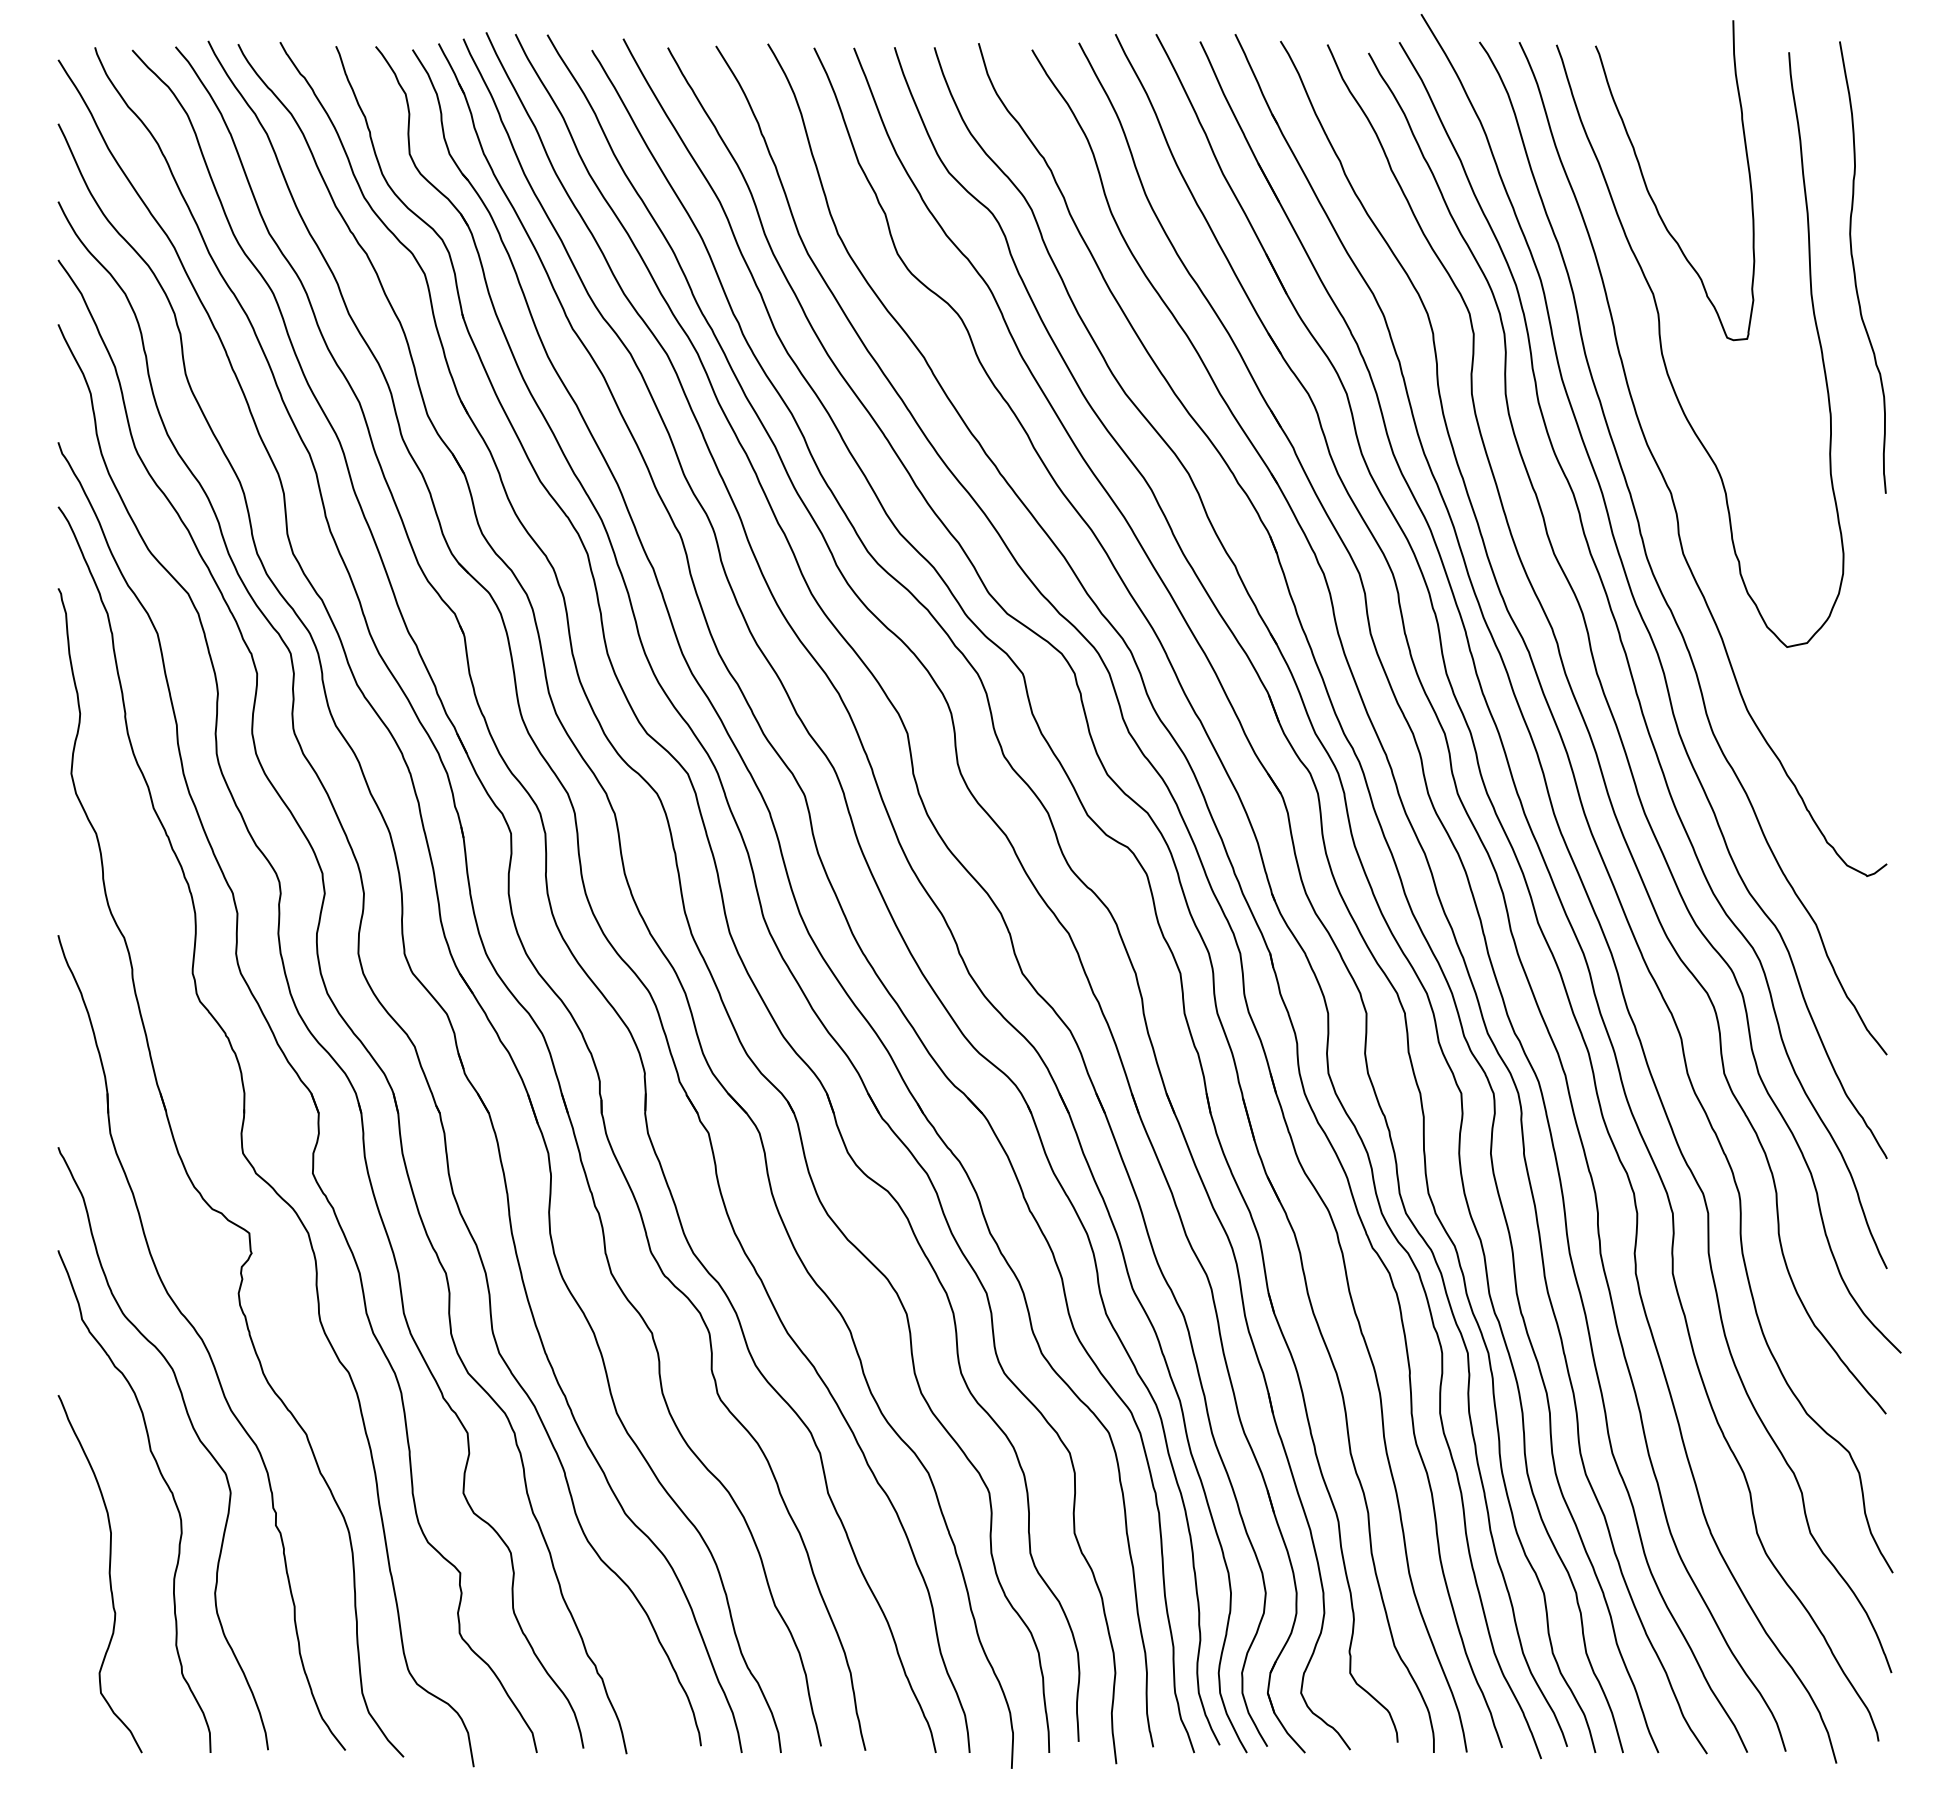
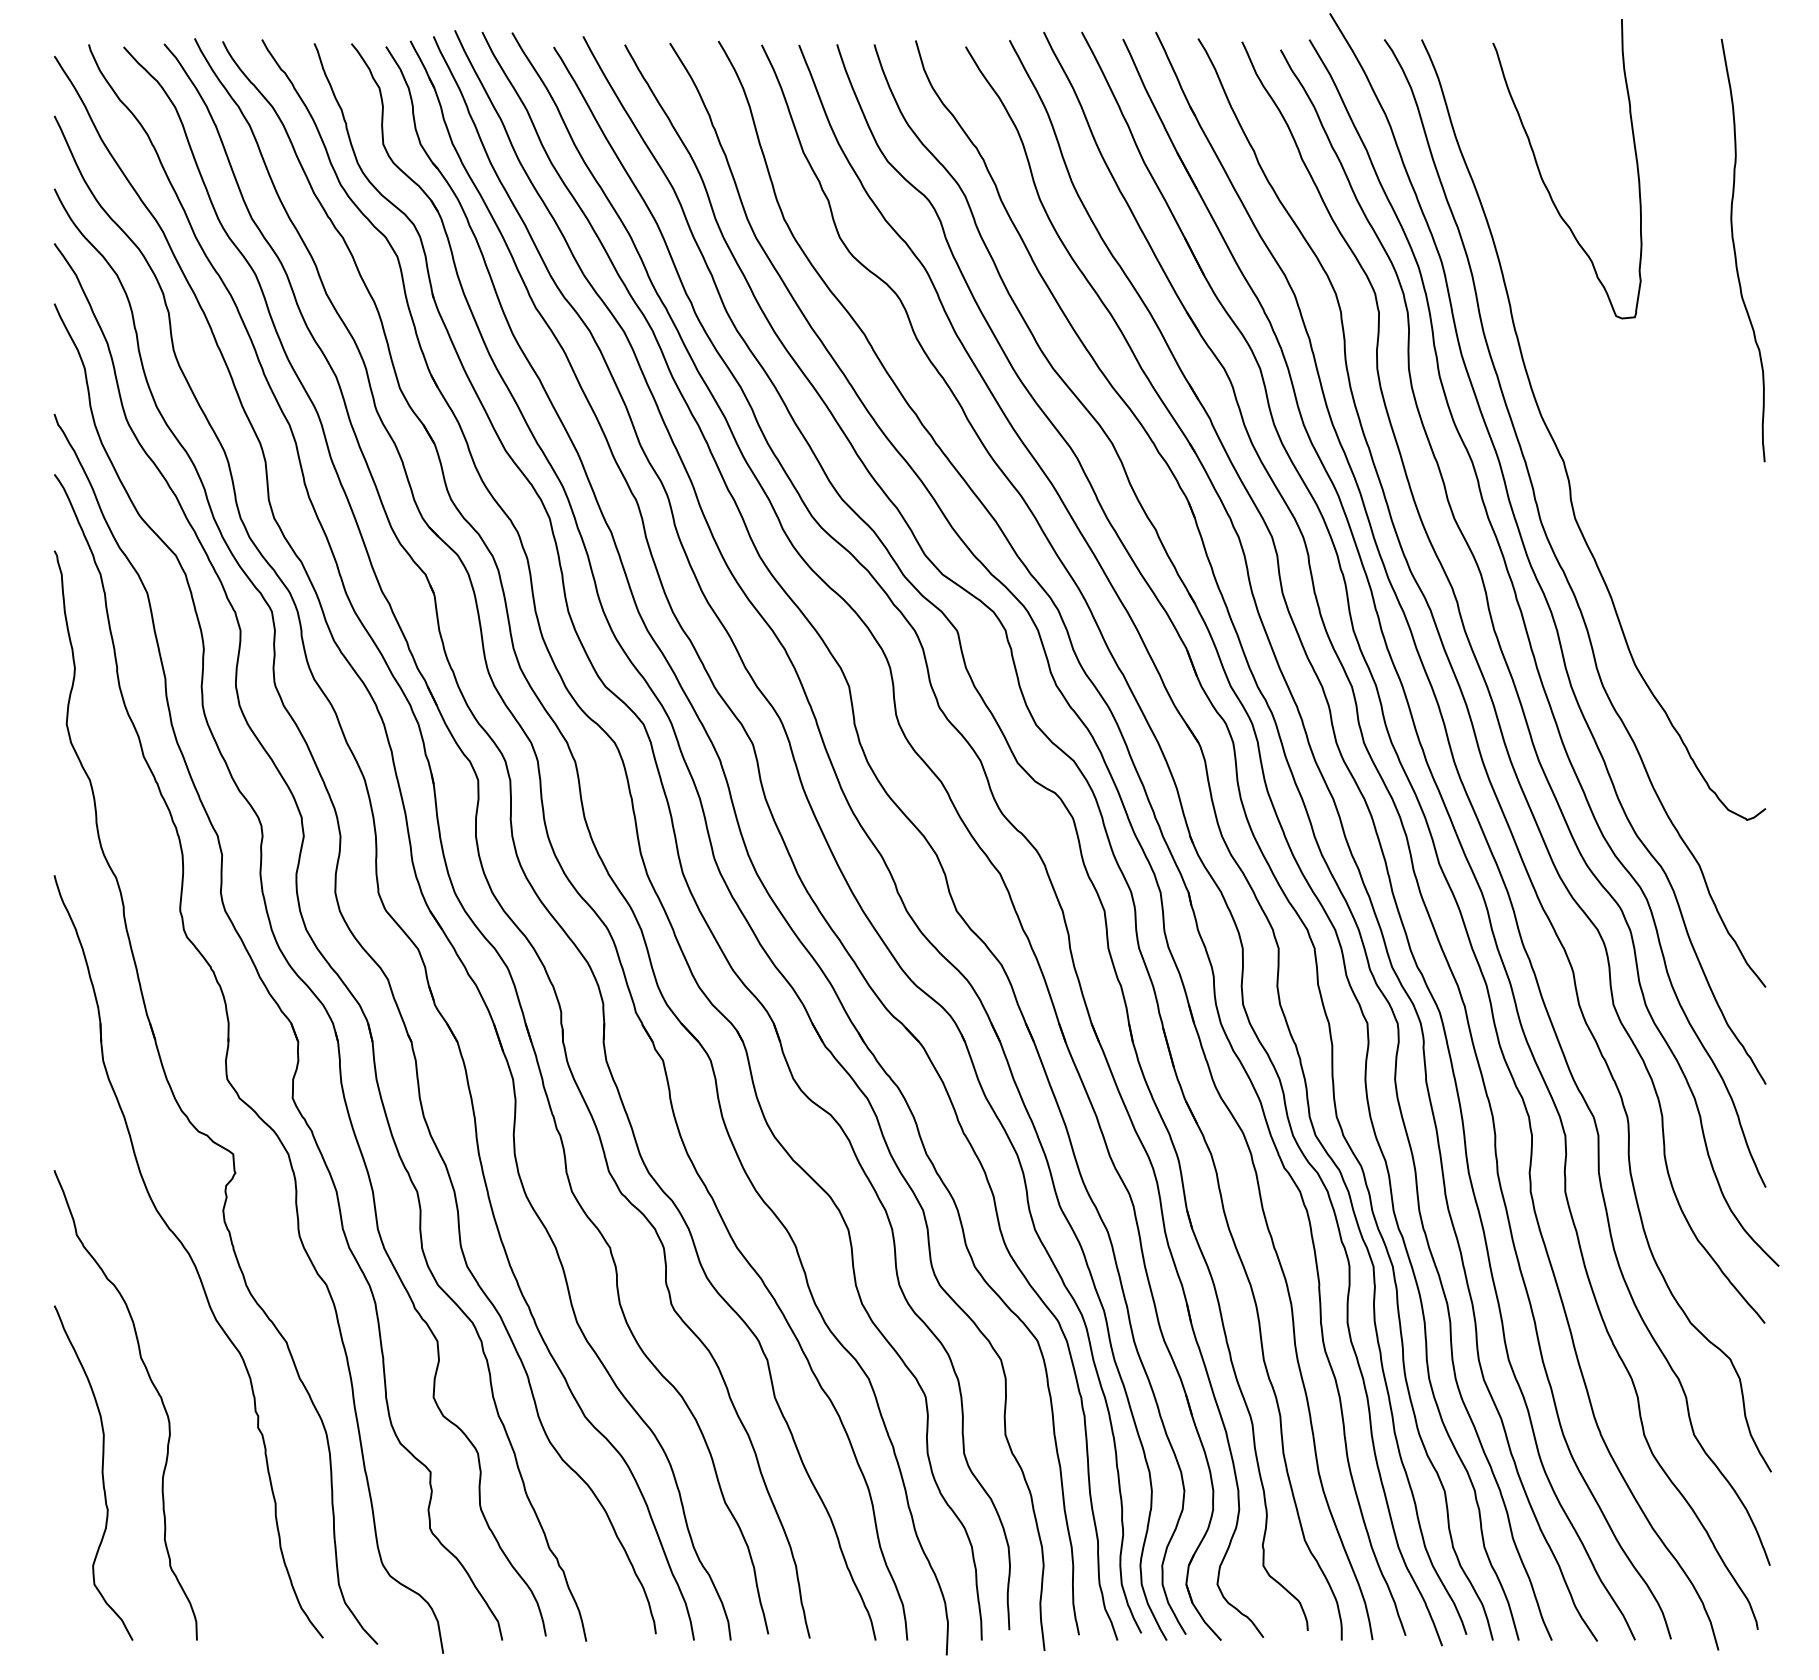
curve: (1663, 354) -> (1556, 331), removed
curve: (194, 1432) -> (181, 1340), removed

